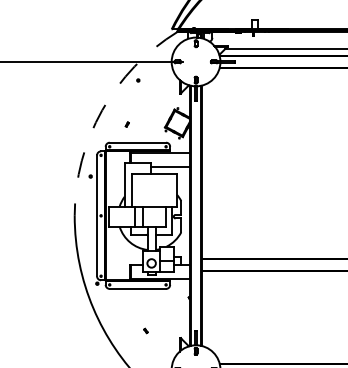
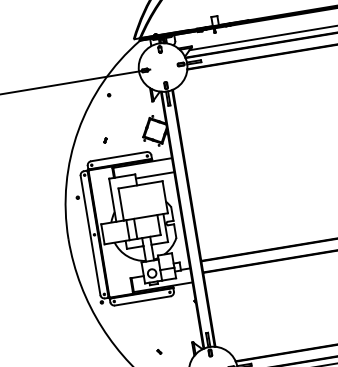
arc: (102, 110) -> (78, 130), dashed -> solid
part: (145, 330) -> (158, 351), moved

